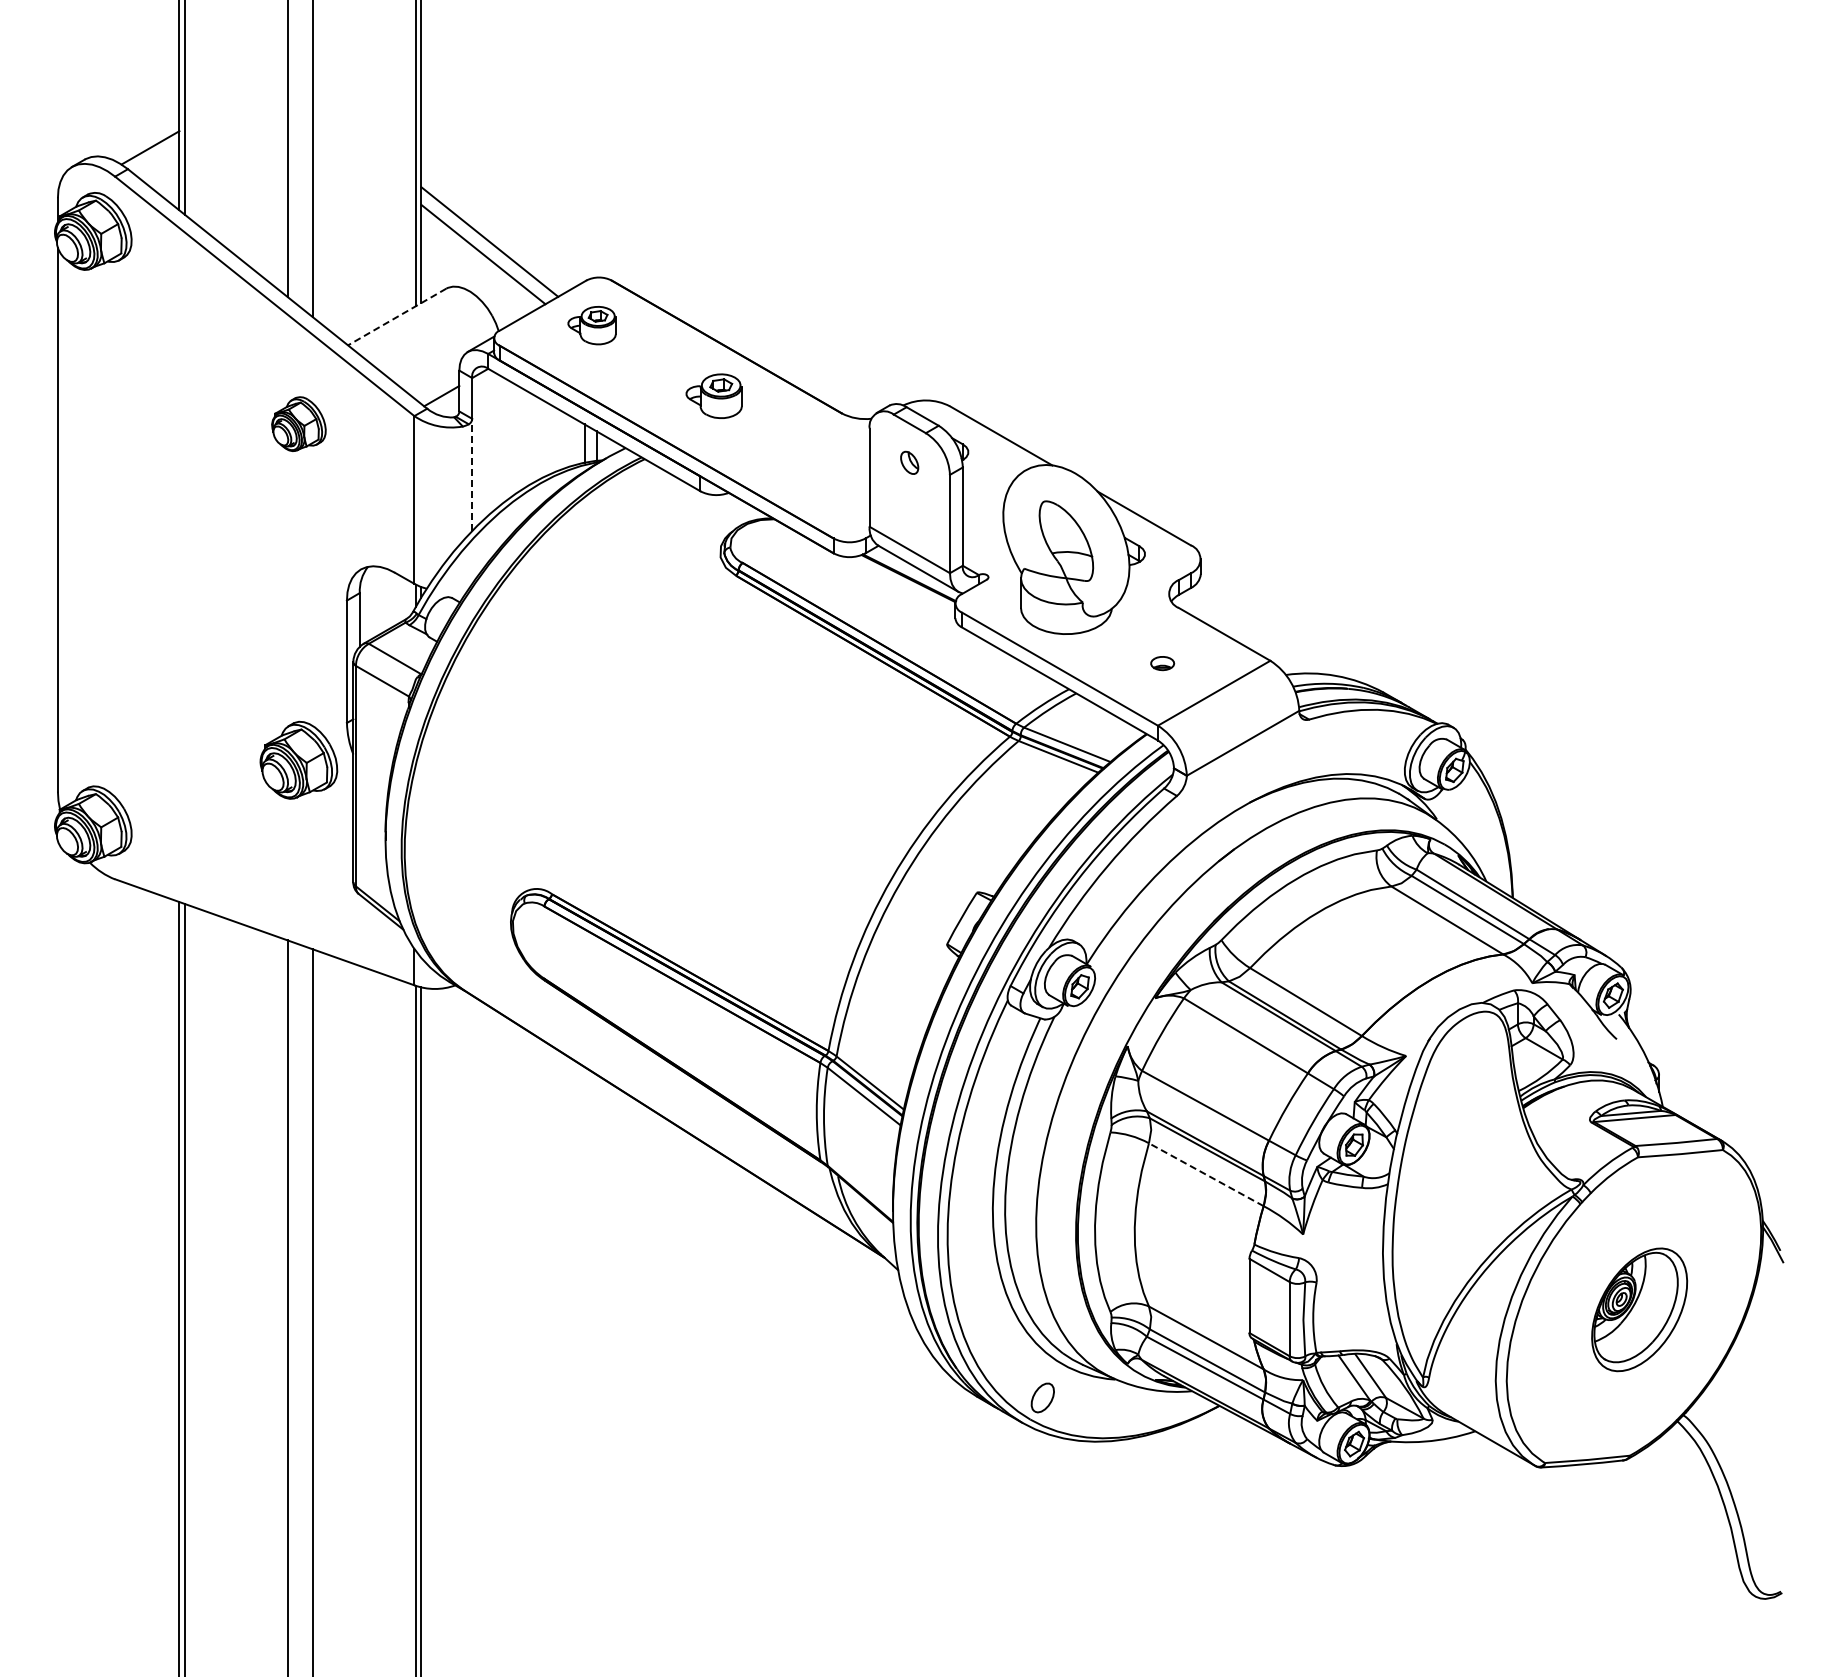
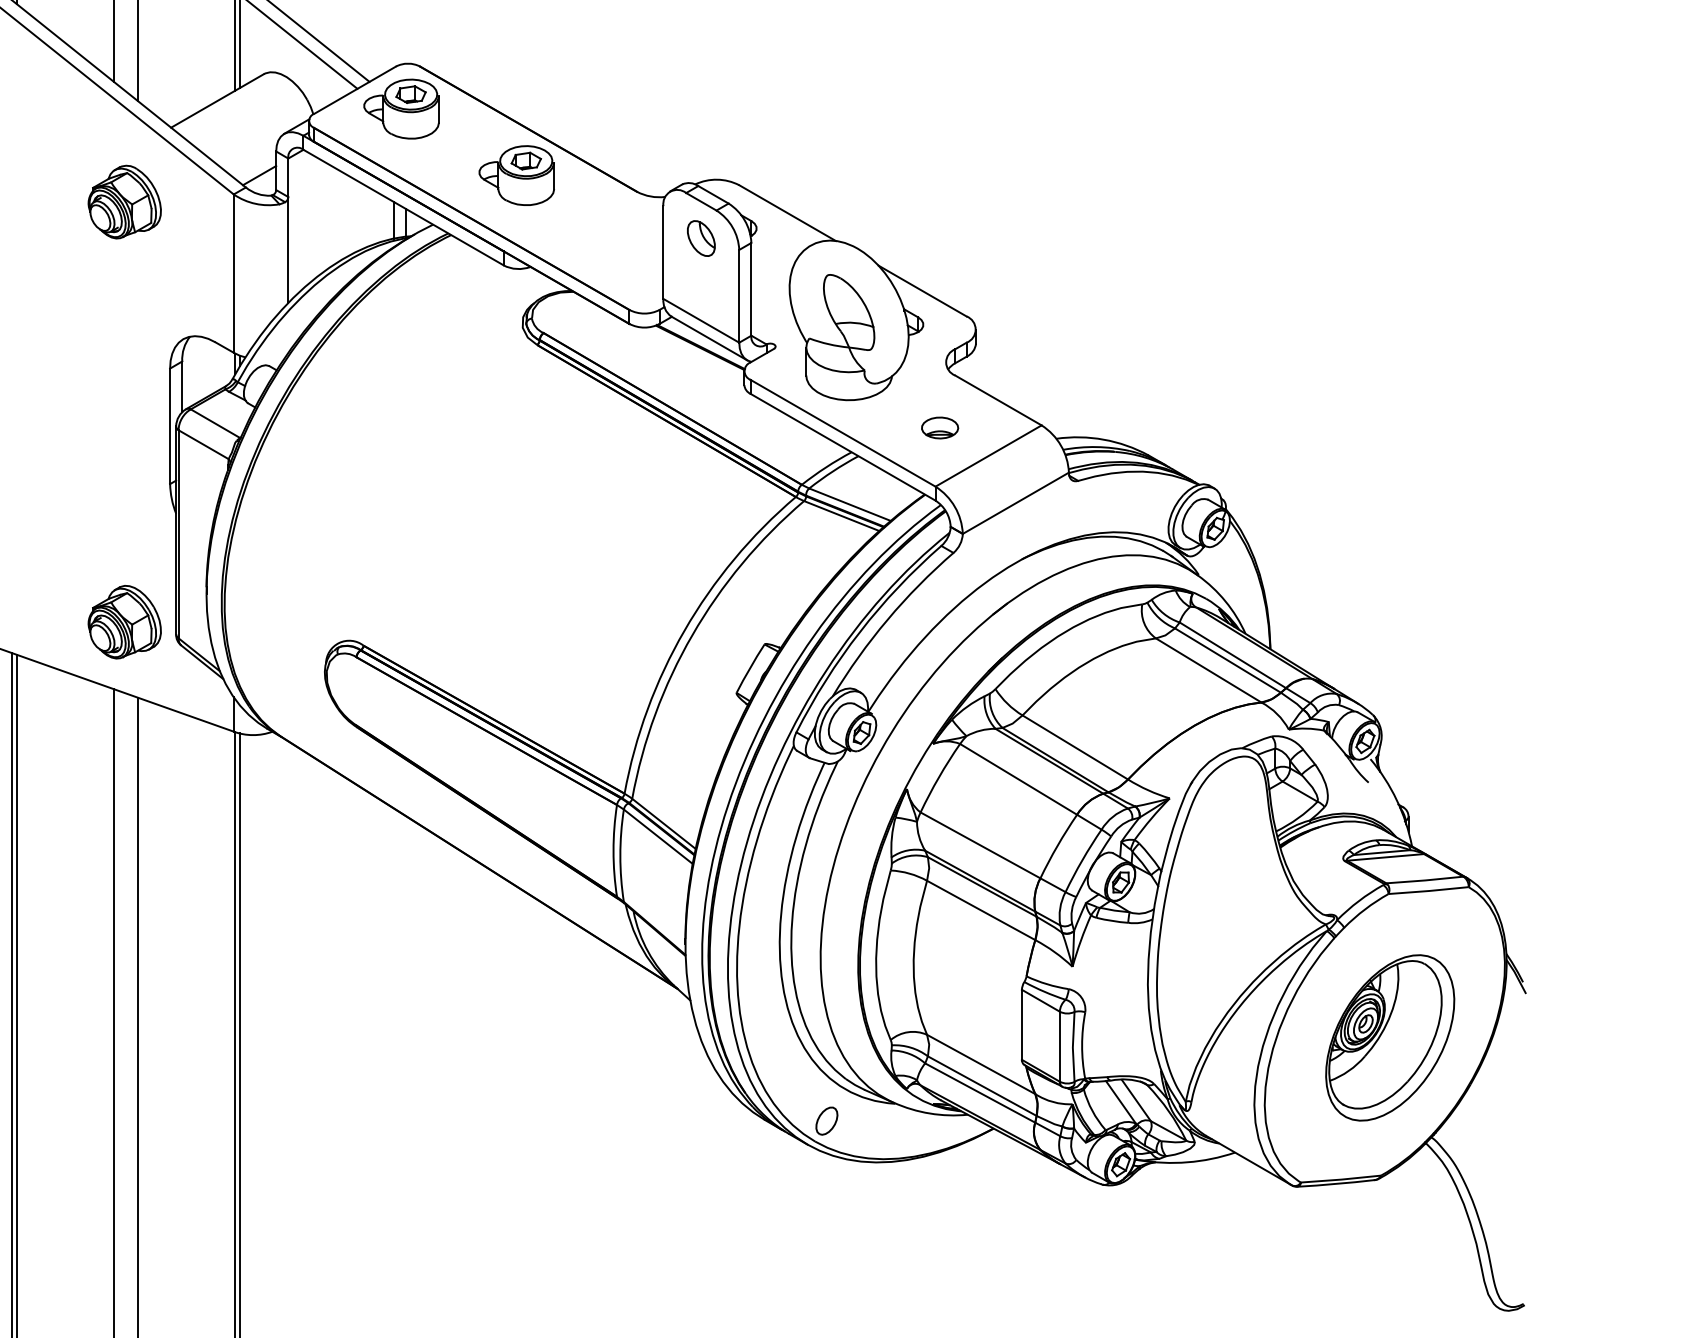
line: (397, 317) -> (217, 101), dashed -> solid
part: (591, 325) -> (400, 108), size x1.67
part: (713, 396) -> (516, 175), size x1.43
part: (298, 423) -> (124, 201), size x1.43
part: (909, 462) -> (701, 238), size x1.67
line: (472, 474) -> (288, 249), dashed -> solid
part: (1162, 663) -> (939, 427), size x1.67
part: (298, 759) -> (124, 621), moved
line: (1205, 1174) -> (980, 910), dashed -> solid
part: (1639, 1309) -> (1390, 1037), size x1.43

